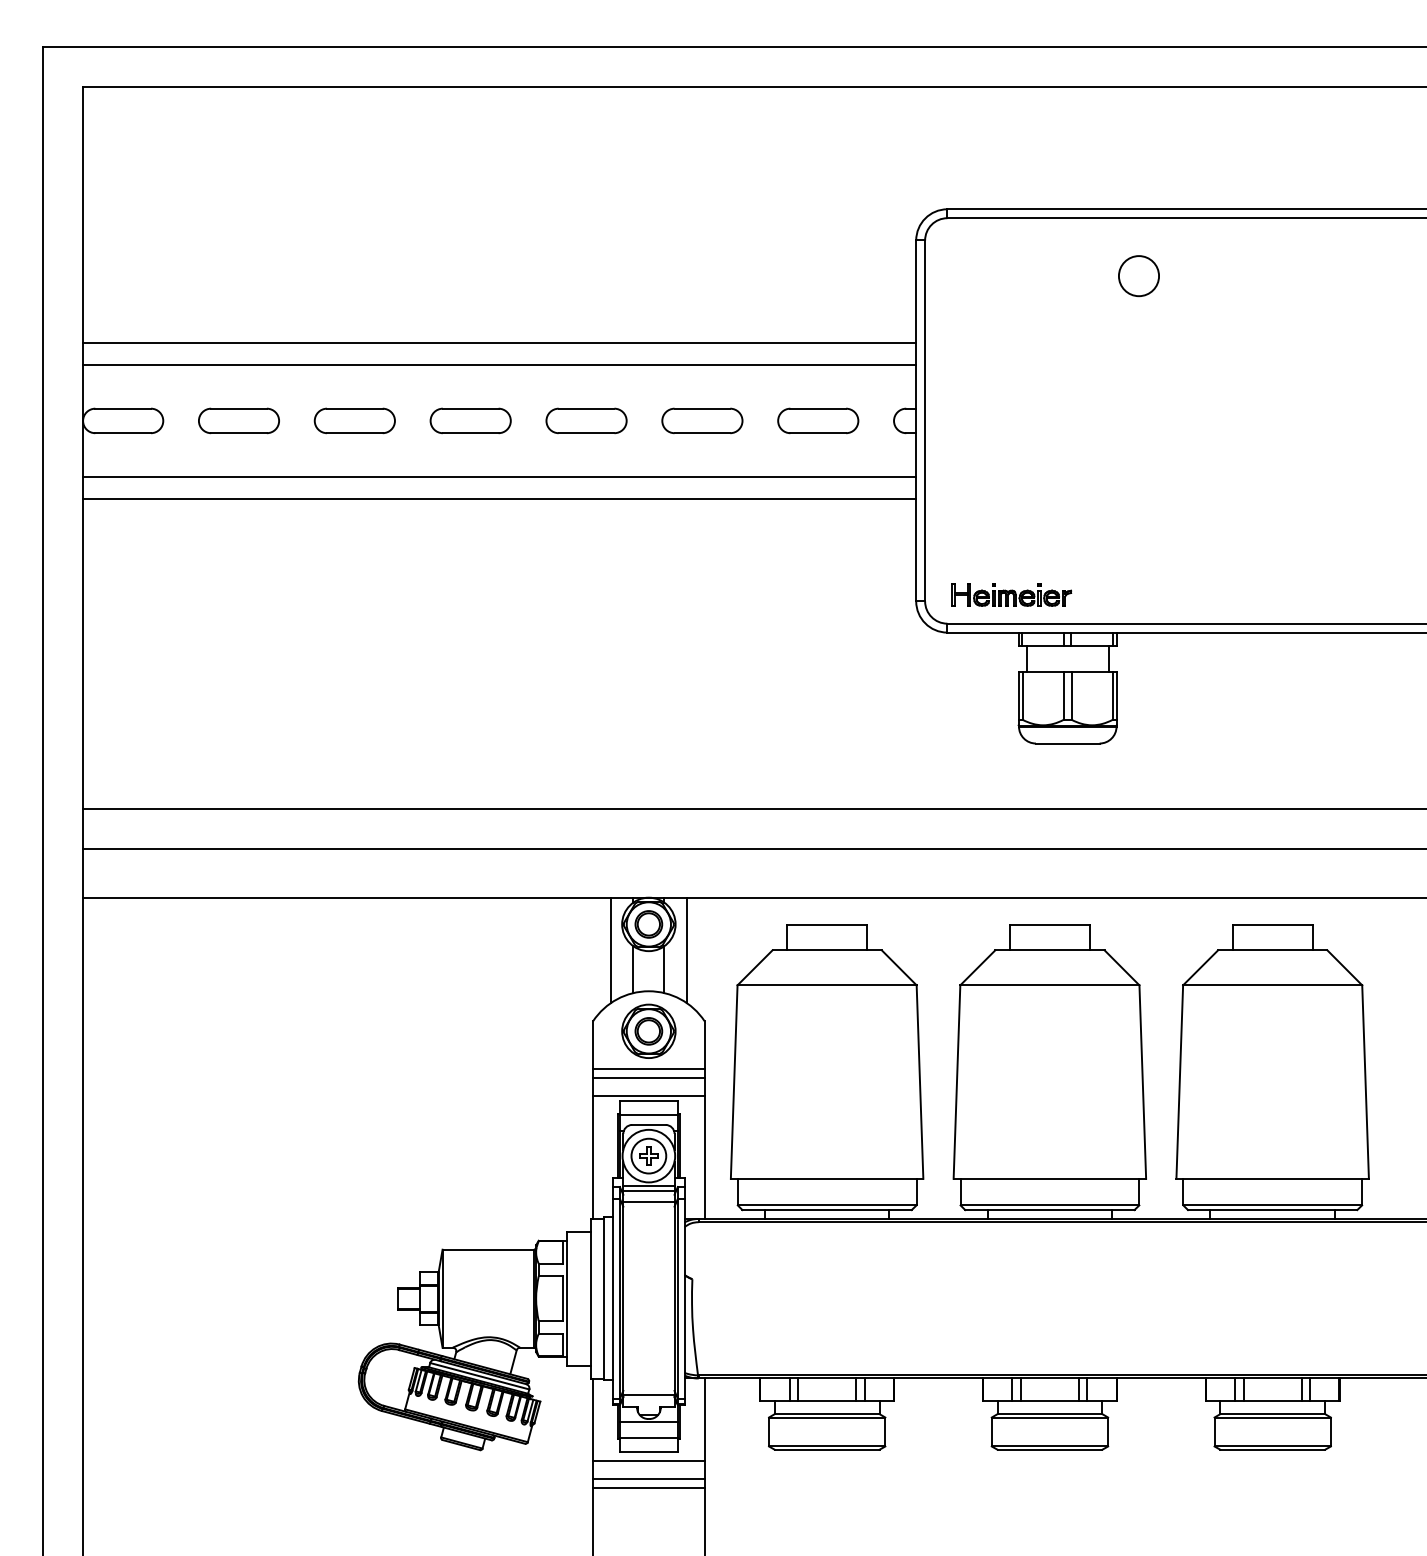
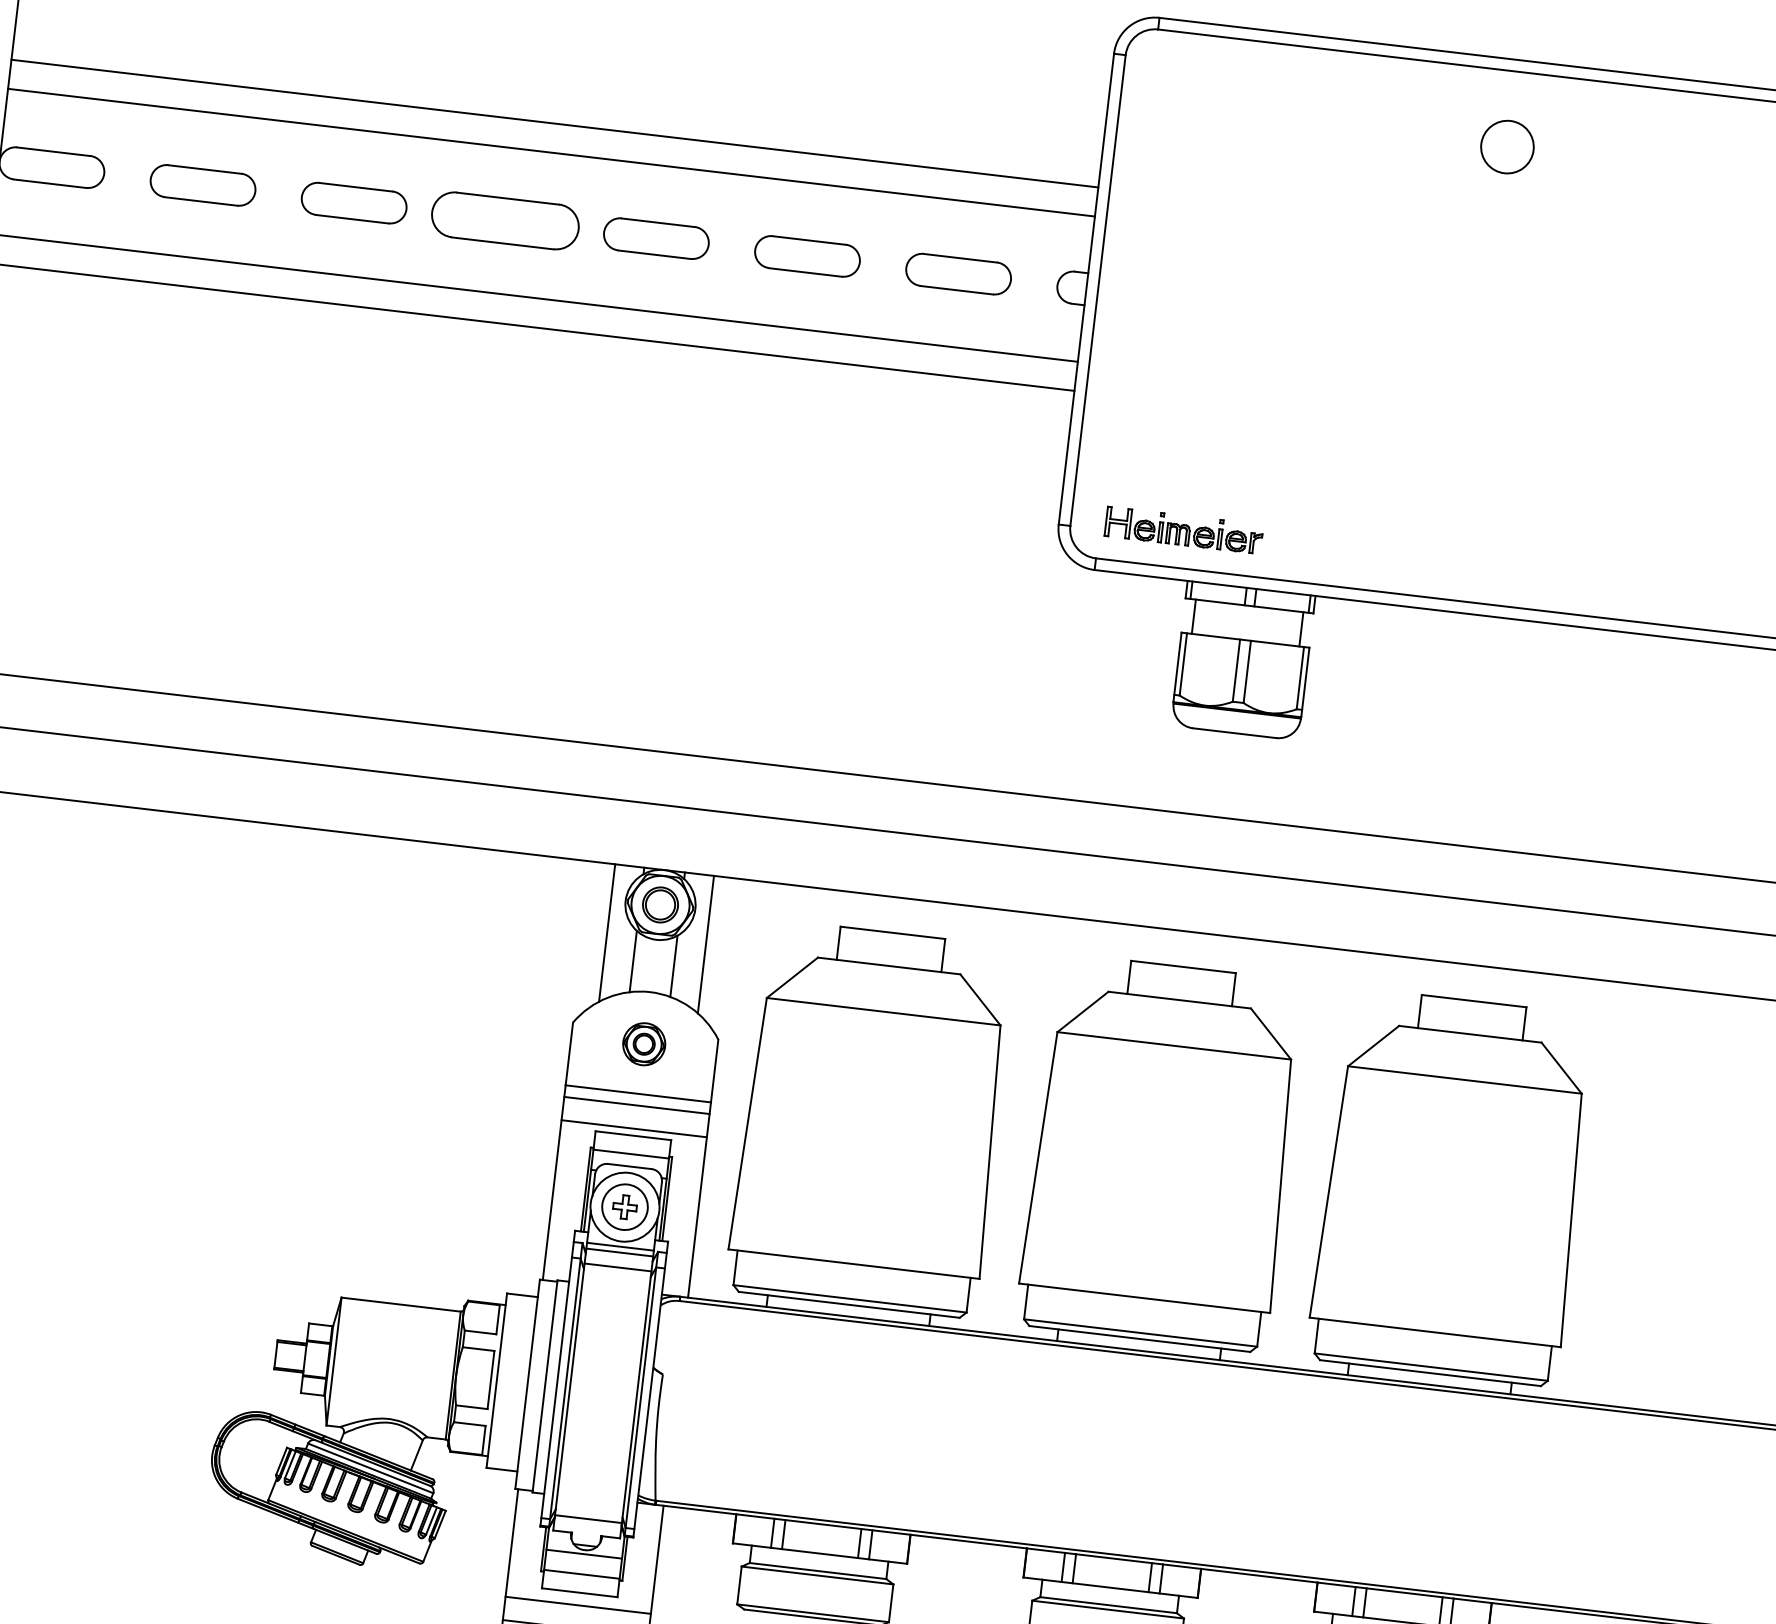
circle: (1138, 276) -> (1506, 147), moved
part: (470, 420) -> (505, 220), size x1.4
part: (648, 1030) -> (643, 1043), size x0.6

